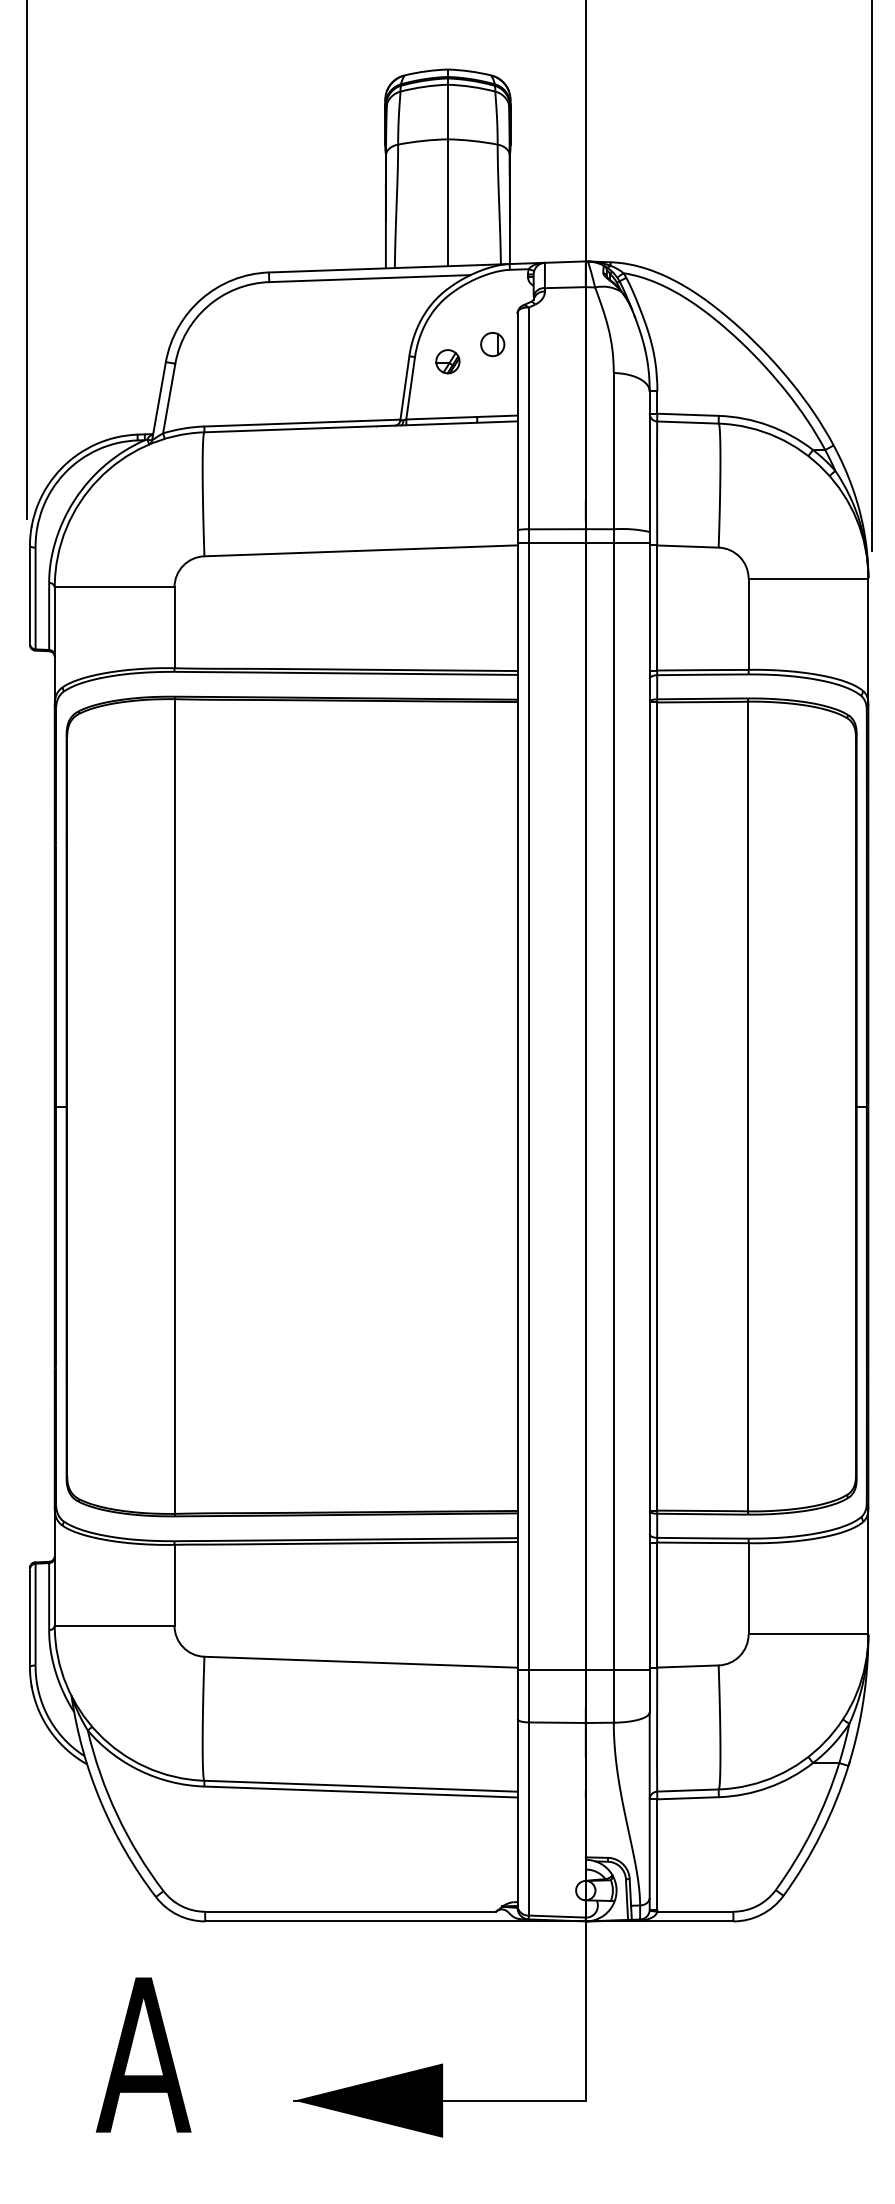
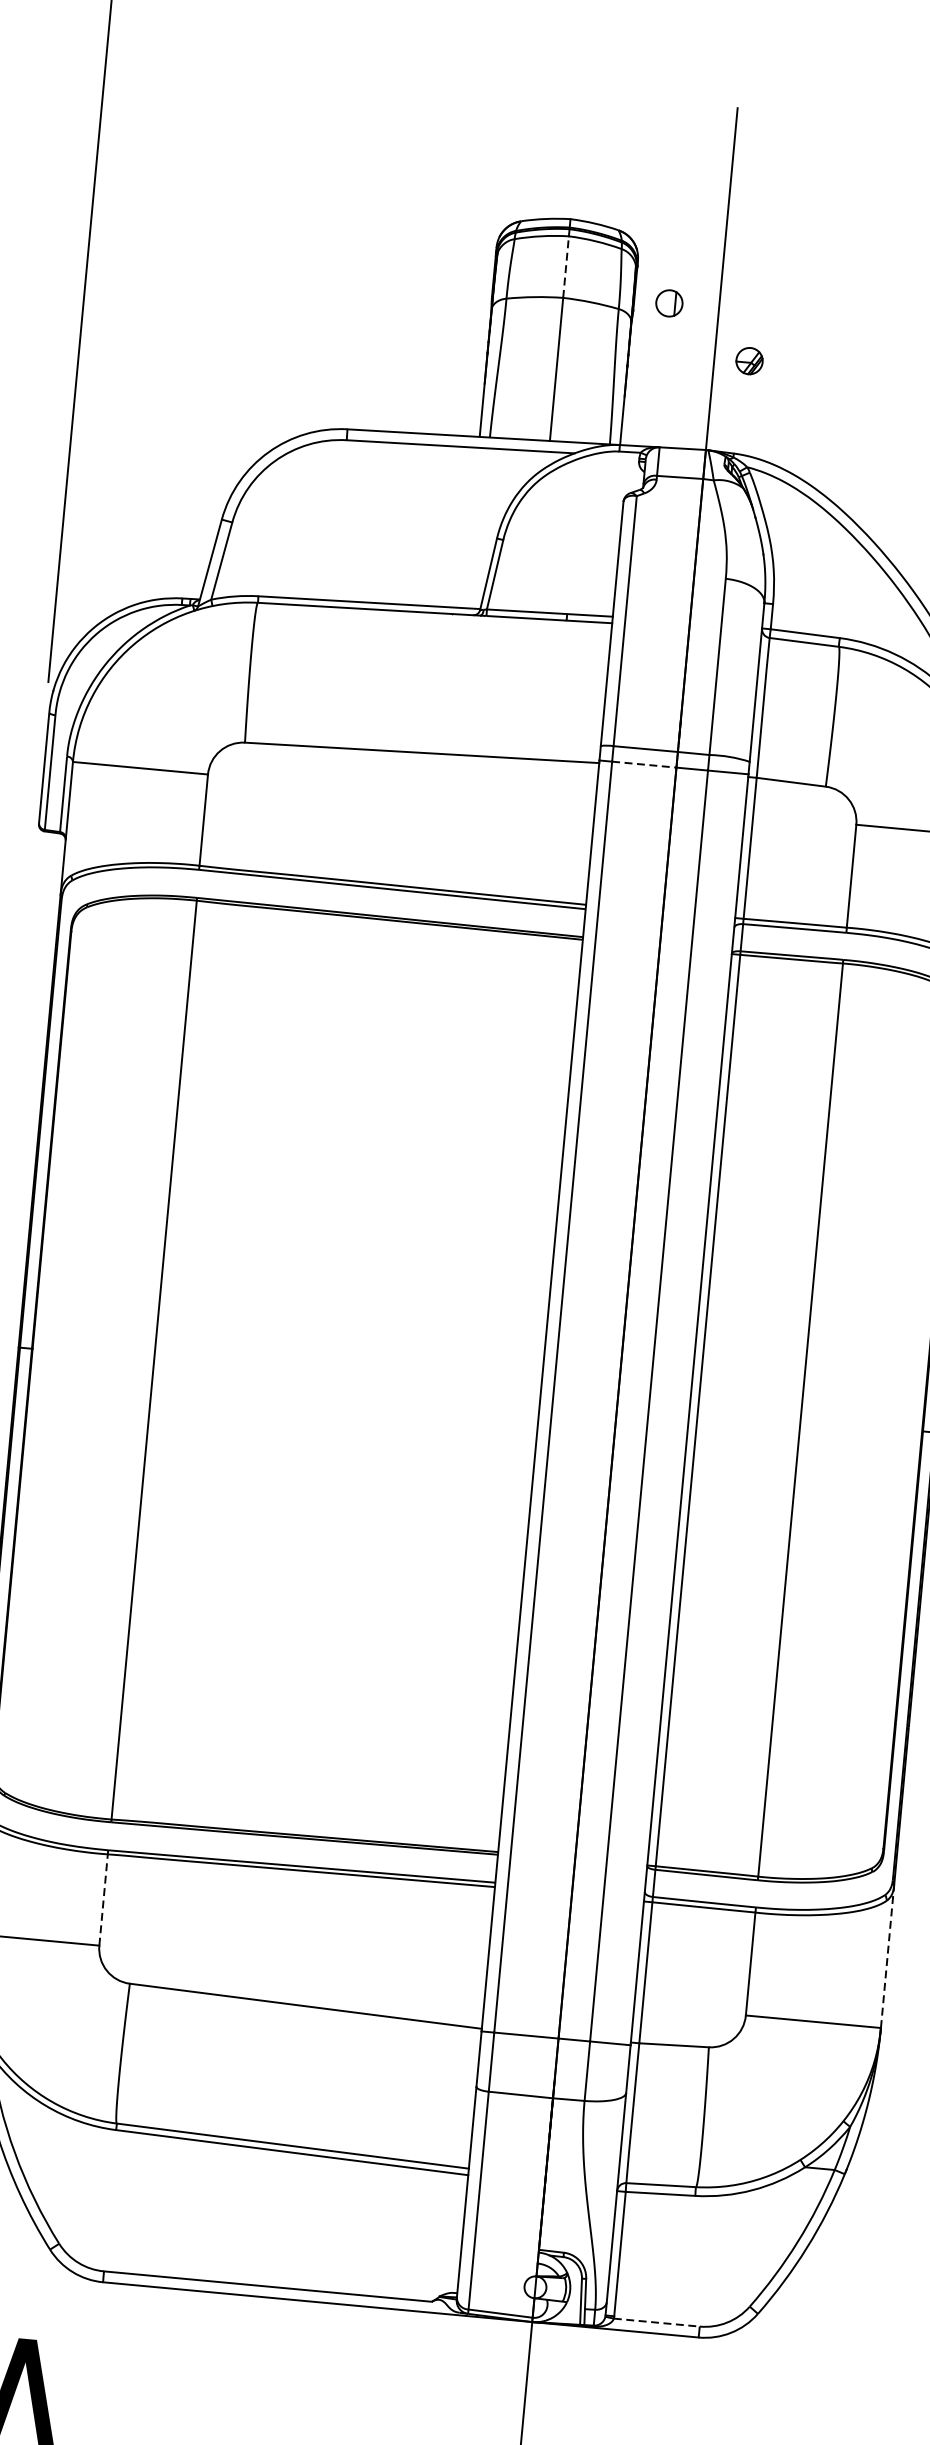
line: (447, 111) -> (565, 266), solid -> dashed
part: (492, 344) -> (669, 303), moved
part: (447, 361) -> (749, 360), moved
line: (557, 543) -> (644, 765), solid -> dashed
line: (868, 1571) -> (887, 1957), solid -> dashed
line: (174, 1584) -> (103, 1899), solid -> dashed
line: (695, 1911) -> (657, 2322), solid -> dashed

